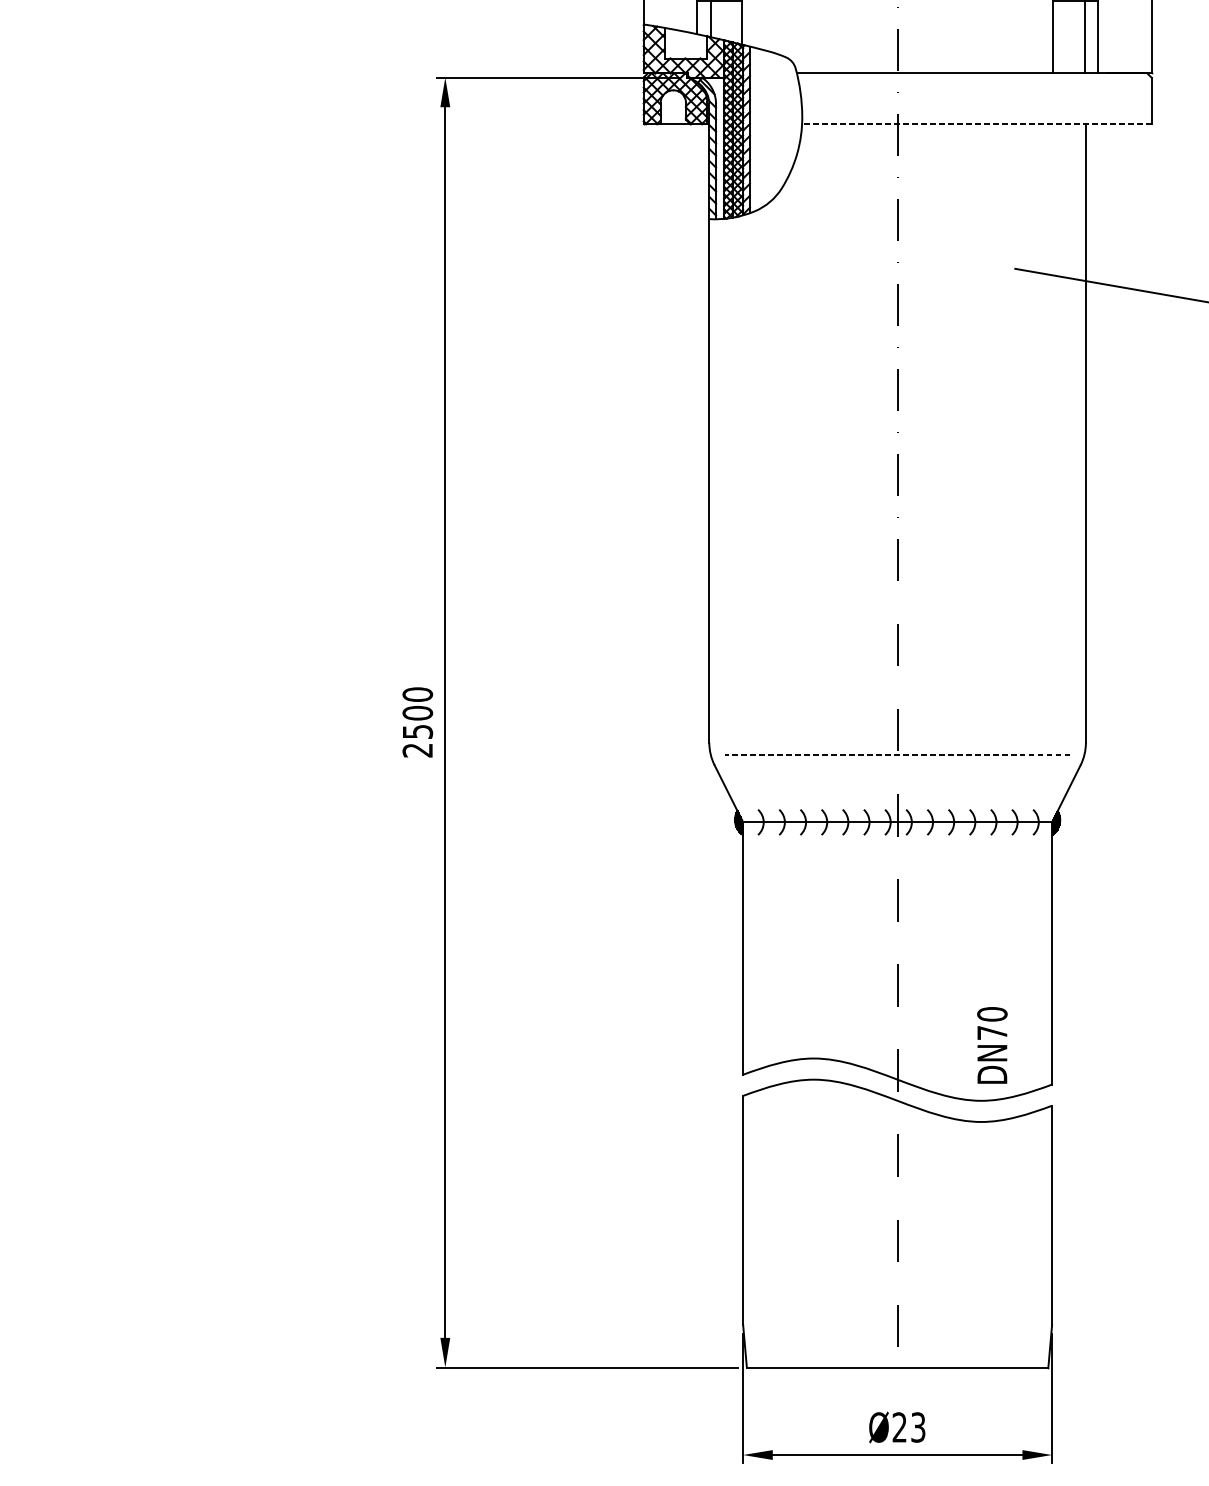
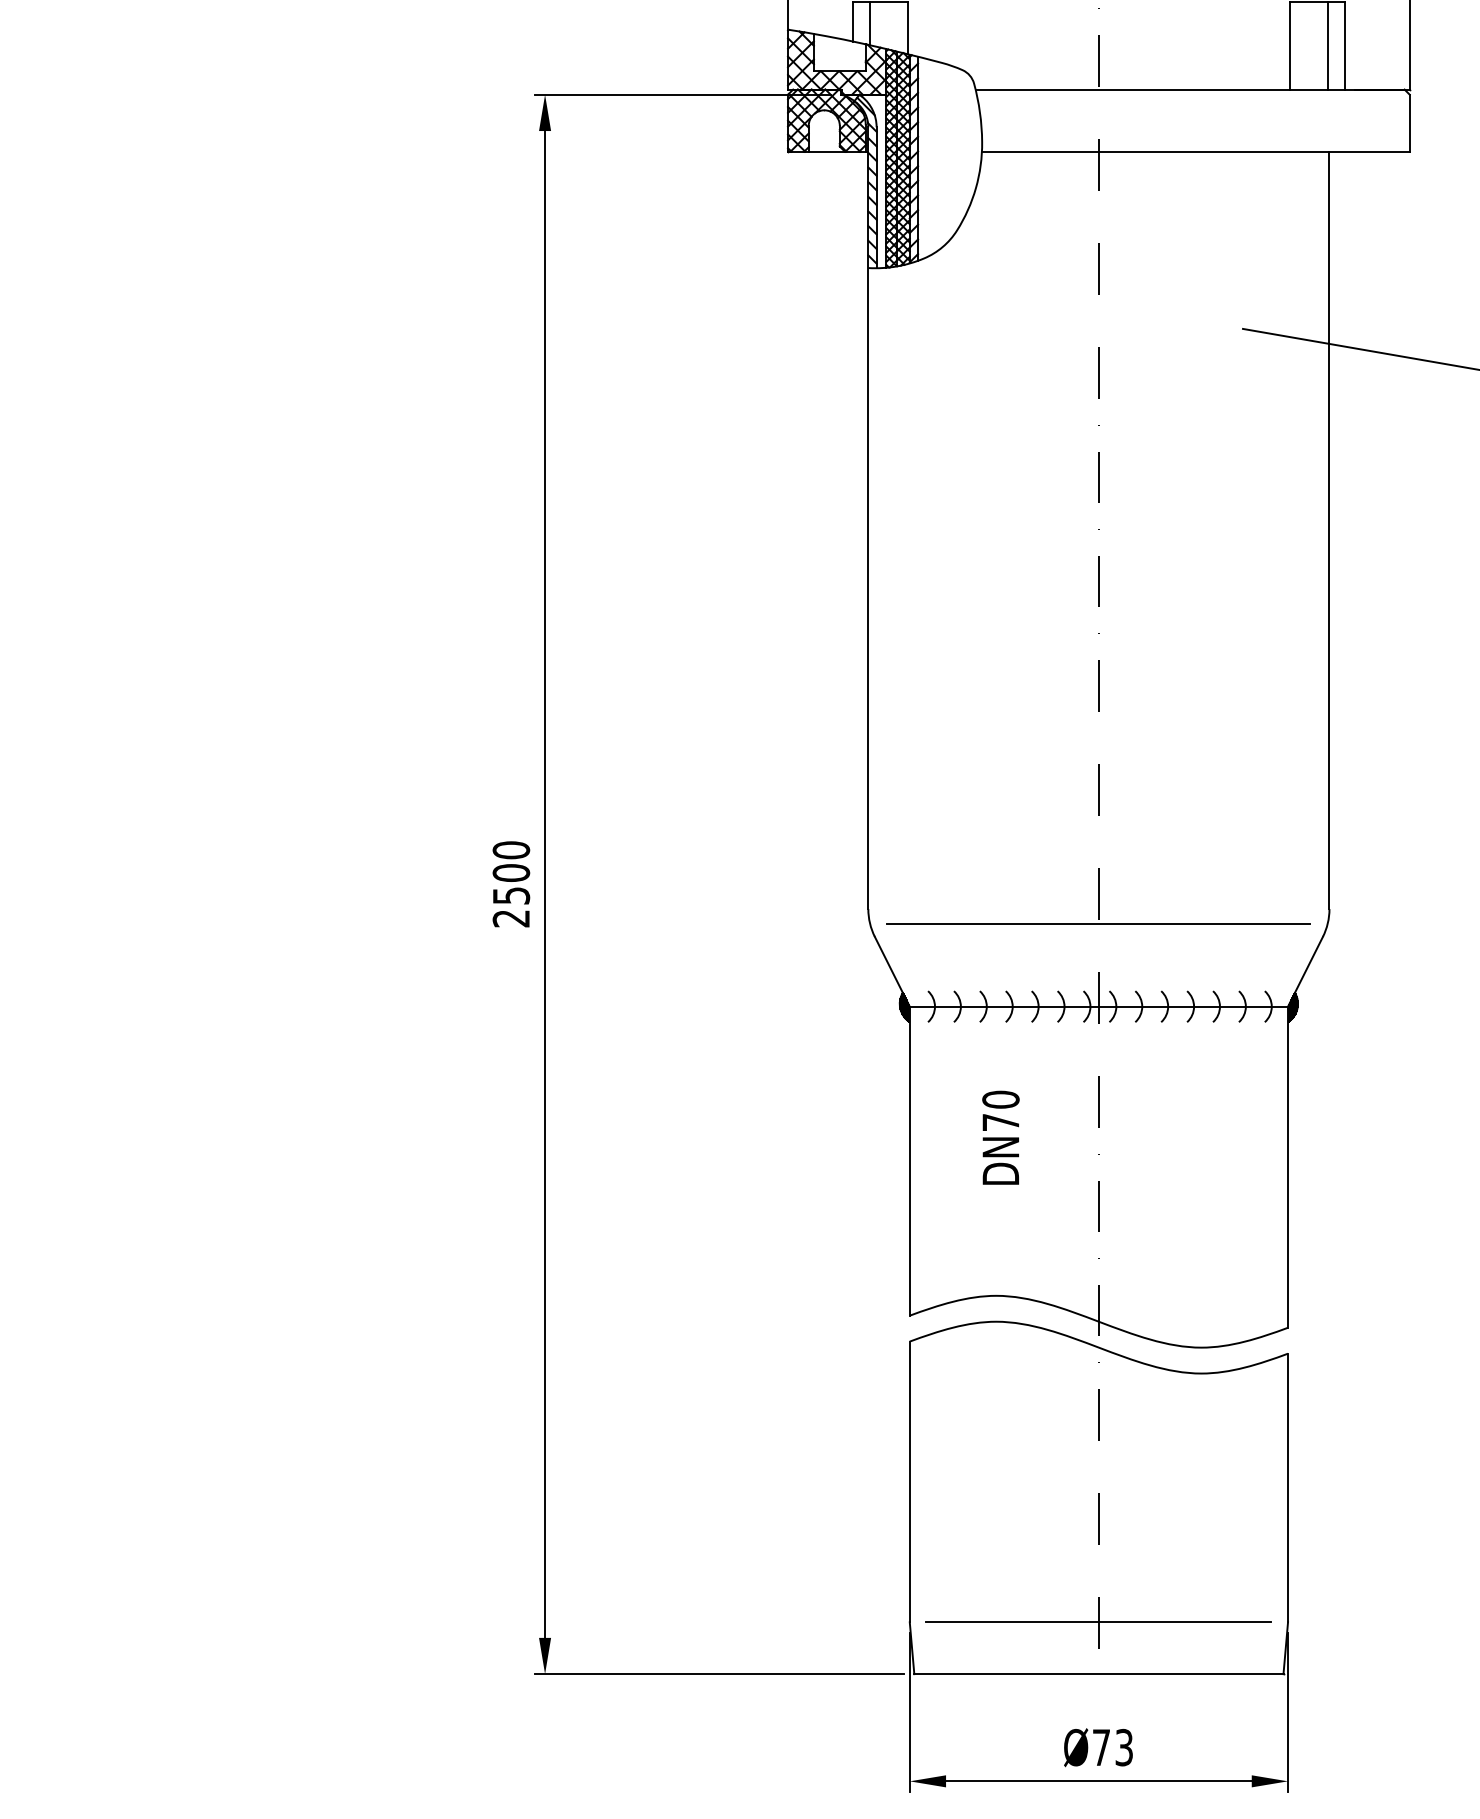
line: (976, 123) -> (1195, 151), dashed -> solid
line: (897, 754) -> (1098, 923), dashed -> solid
text: (992, 1045) -> (1000, 1137), moved
line: (897, 1325) -> (1098, 1622), added
text: (898, 1426) -> (1100, 1746), Ø23 -> Ø73

